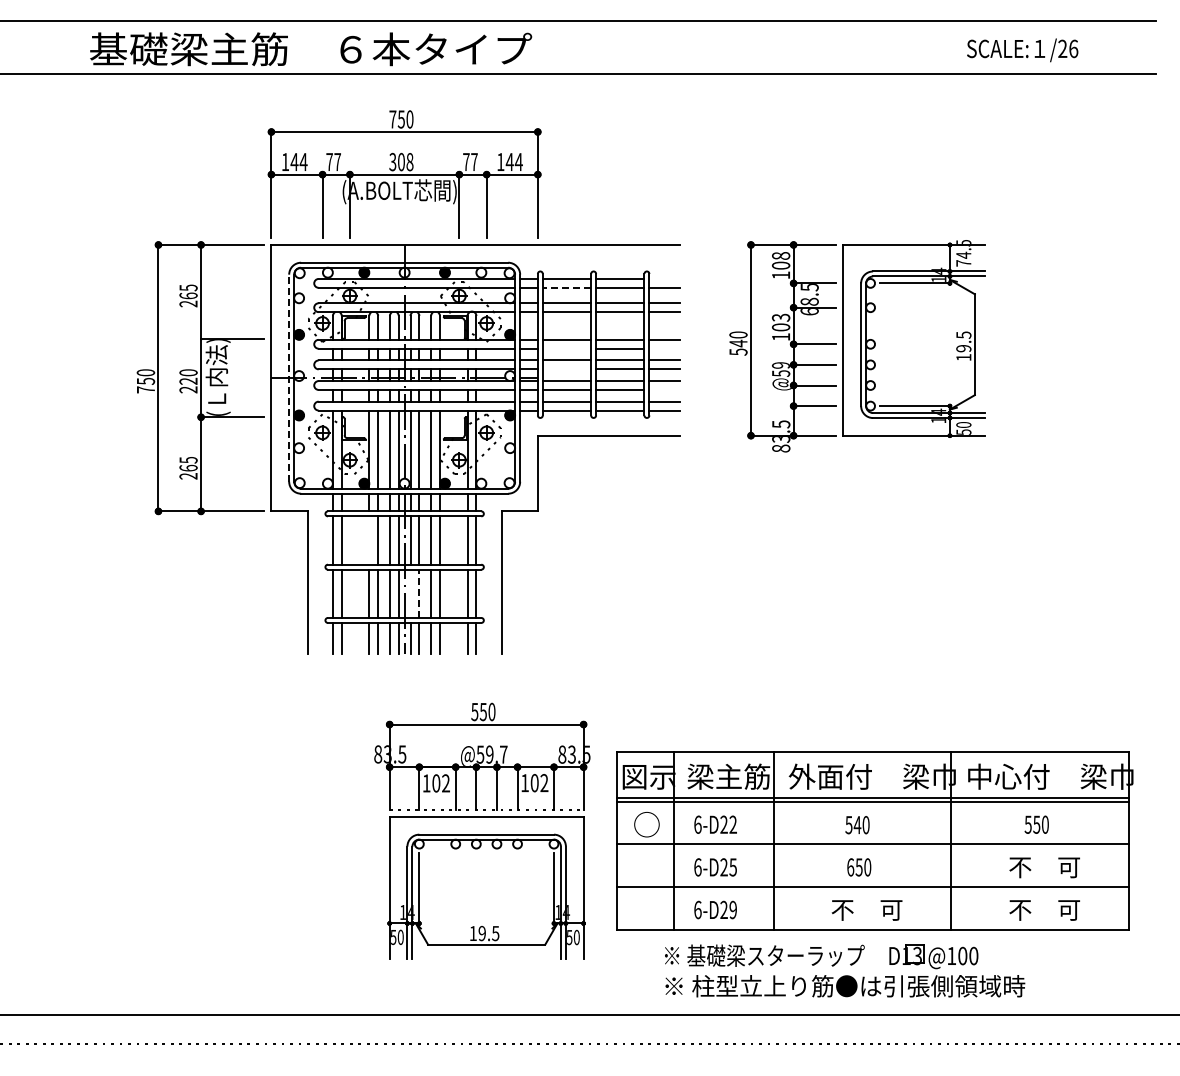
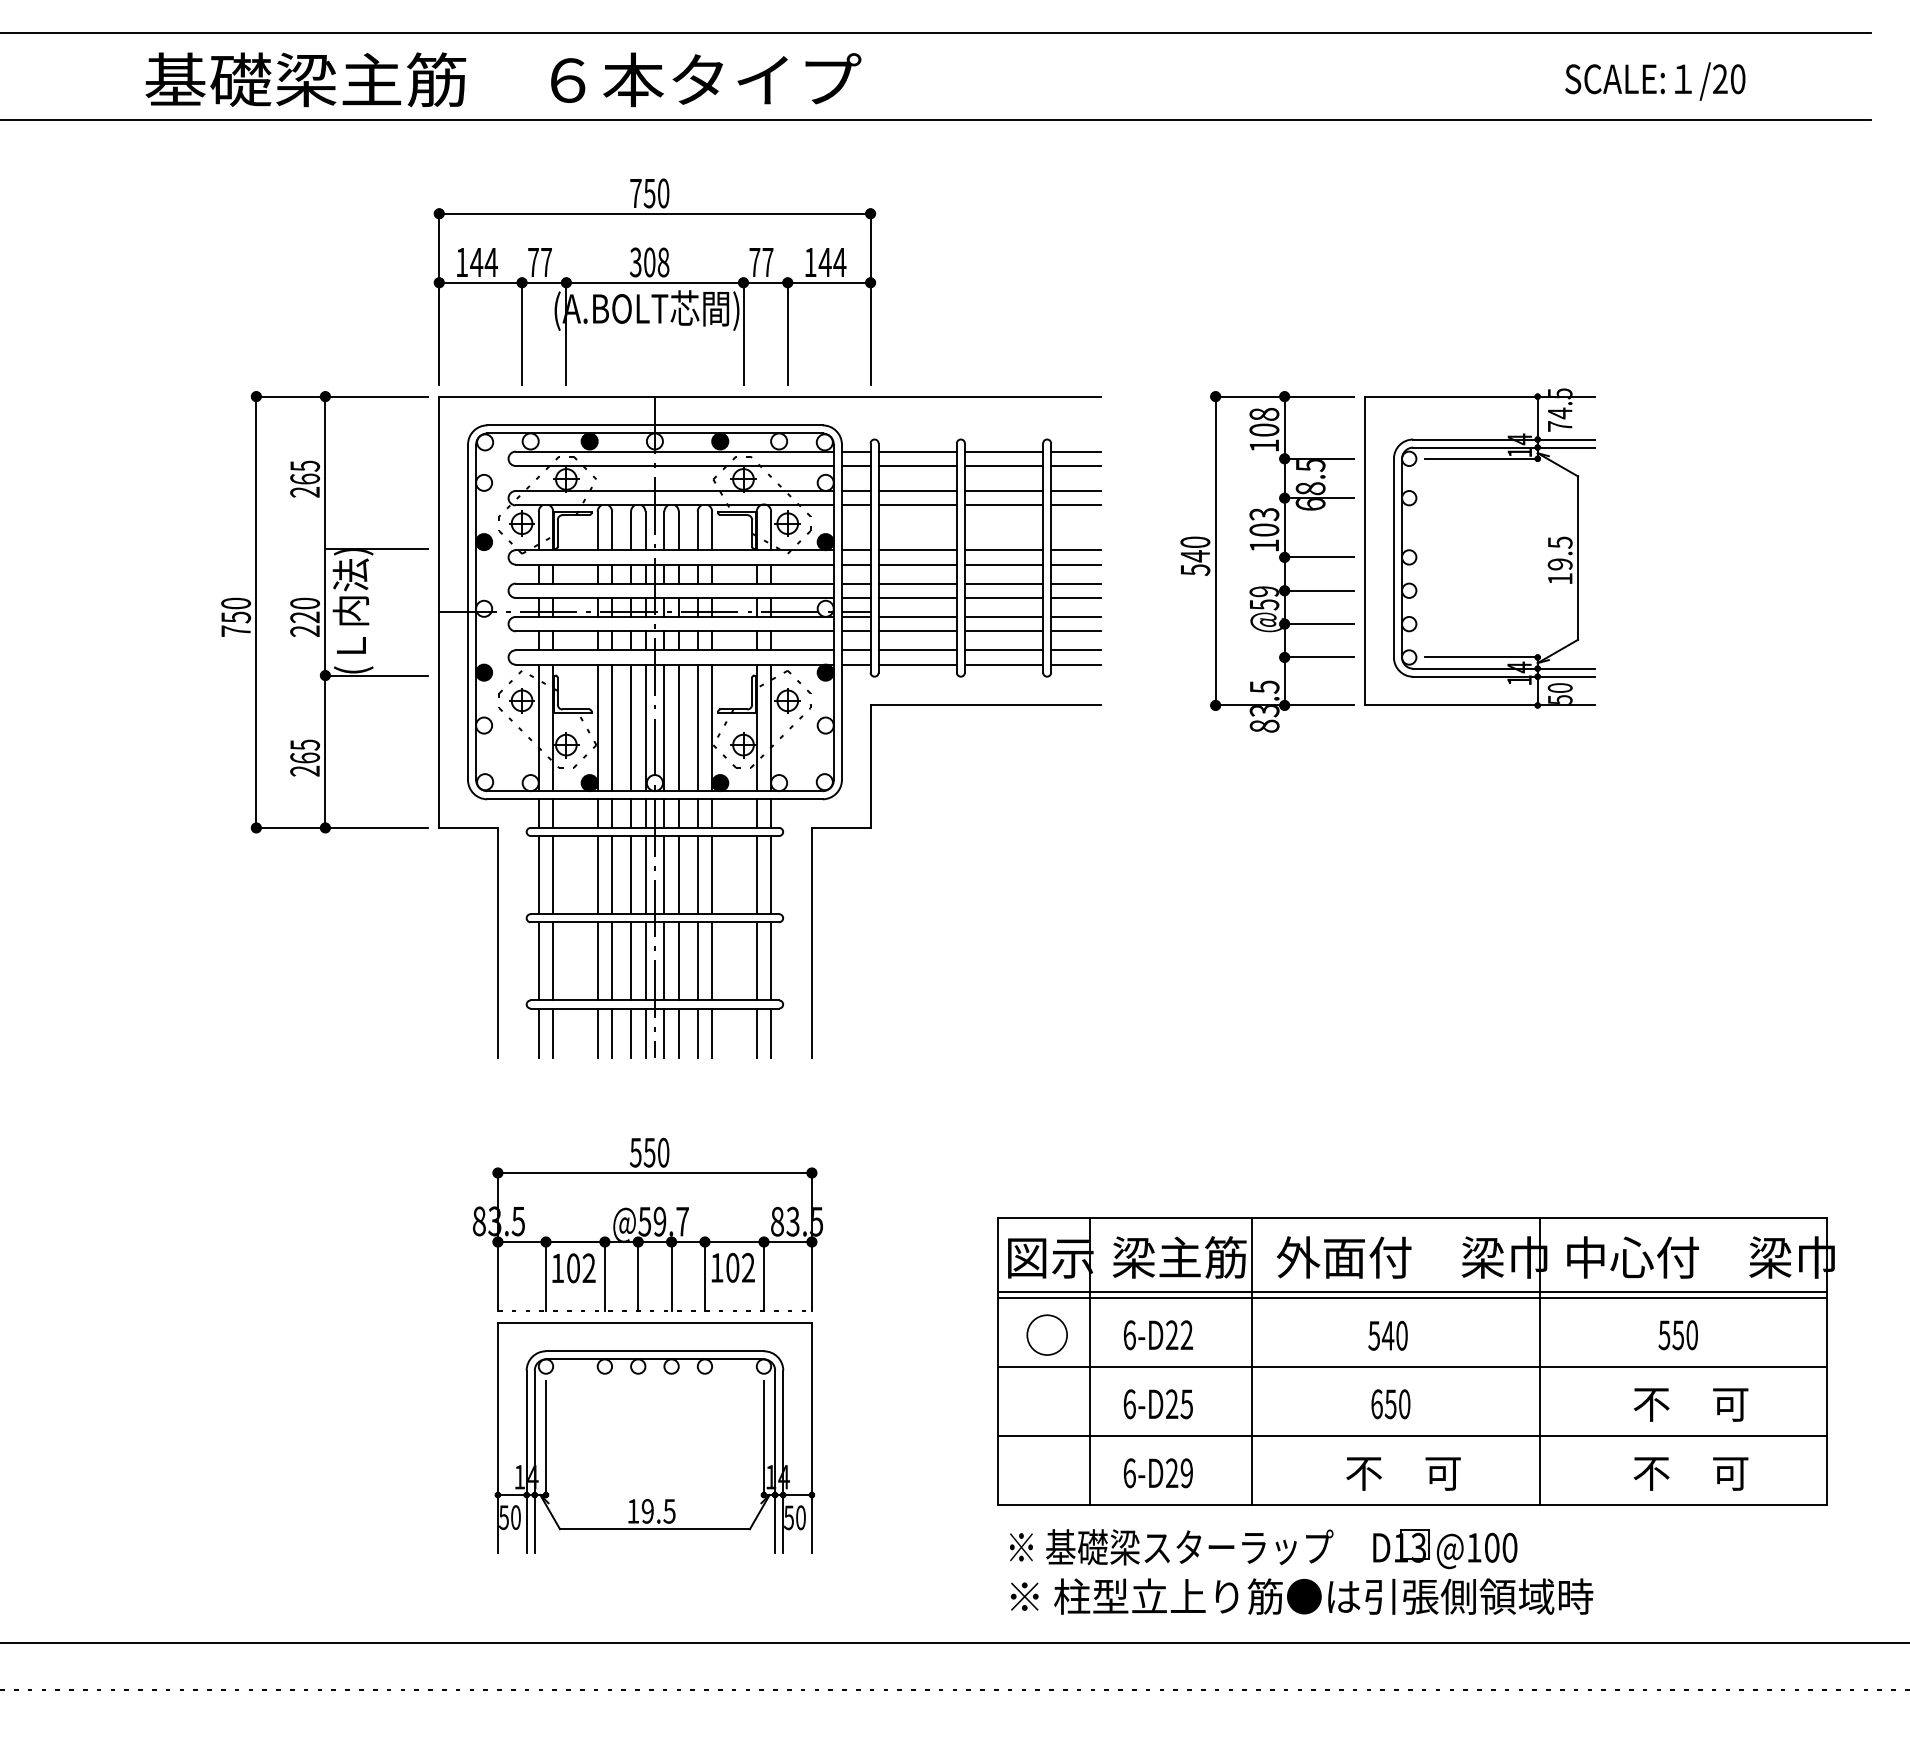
text: (1073, 48) -> (1737, 78), /26 -> /20
line: (664, 278) -> (1075, 450), added
line: (566, 287) -> (916, 465), dashed -> solid
line: (566, 348) -> (916, 564), added
line: (664, 348) -> (1075, 564), added
line: (566, 369) -> (916, 598), added
line: (289, 378) -> (468, 612), dashed -> solid
line: (664, 389) -> (1075, 630), added
line: (369, 540) -> (598, 875), added
line: (410, 593) -> (664, 960), added
line: (419, 593) -> (678, 960), dashed -> solid
part: (482, 830) -> (648, 1344), moved
part: (845, 970) -> (1302, 1571), moved

